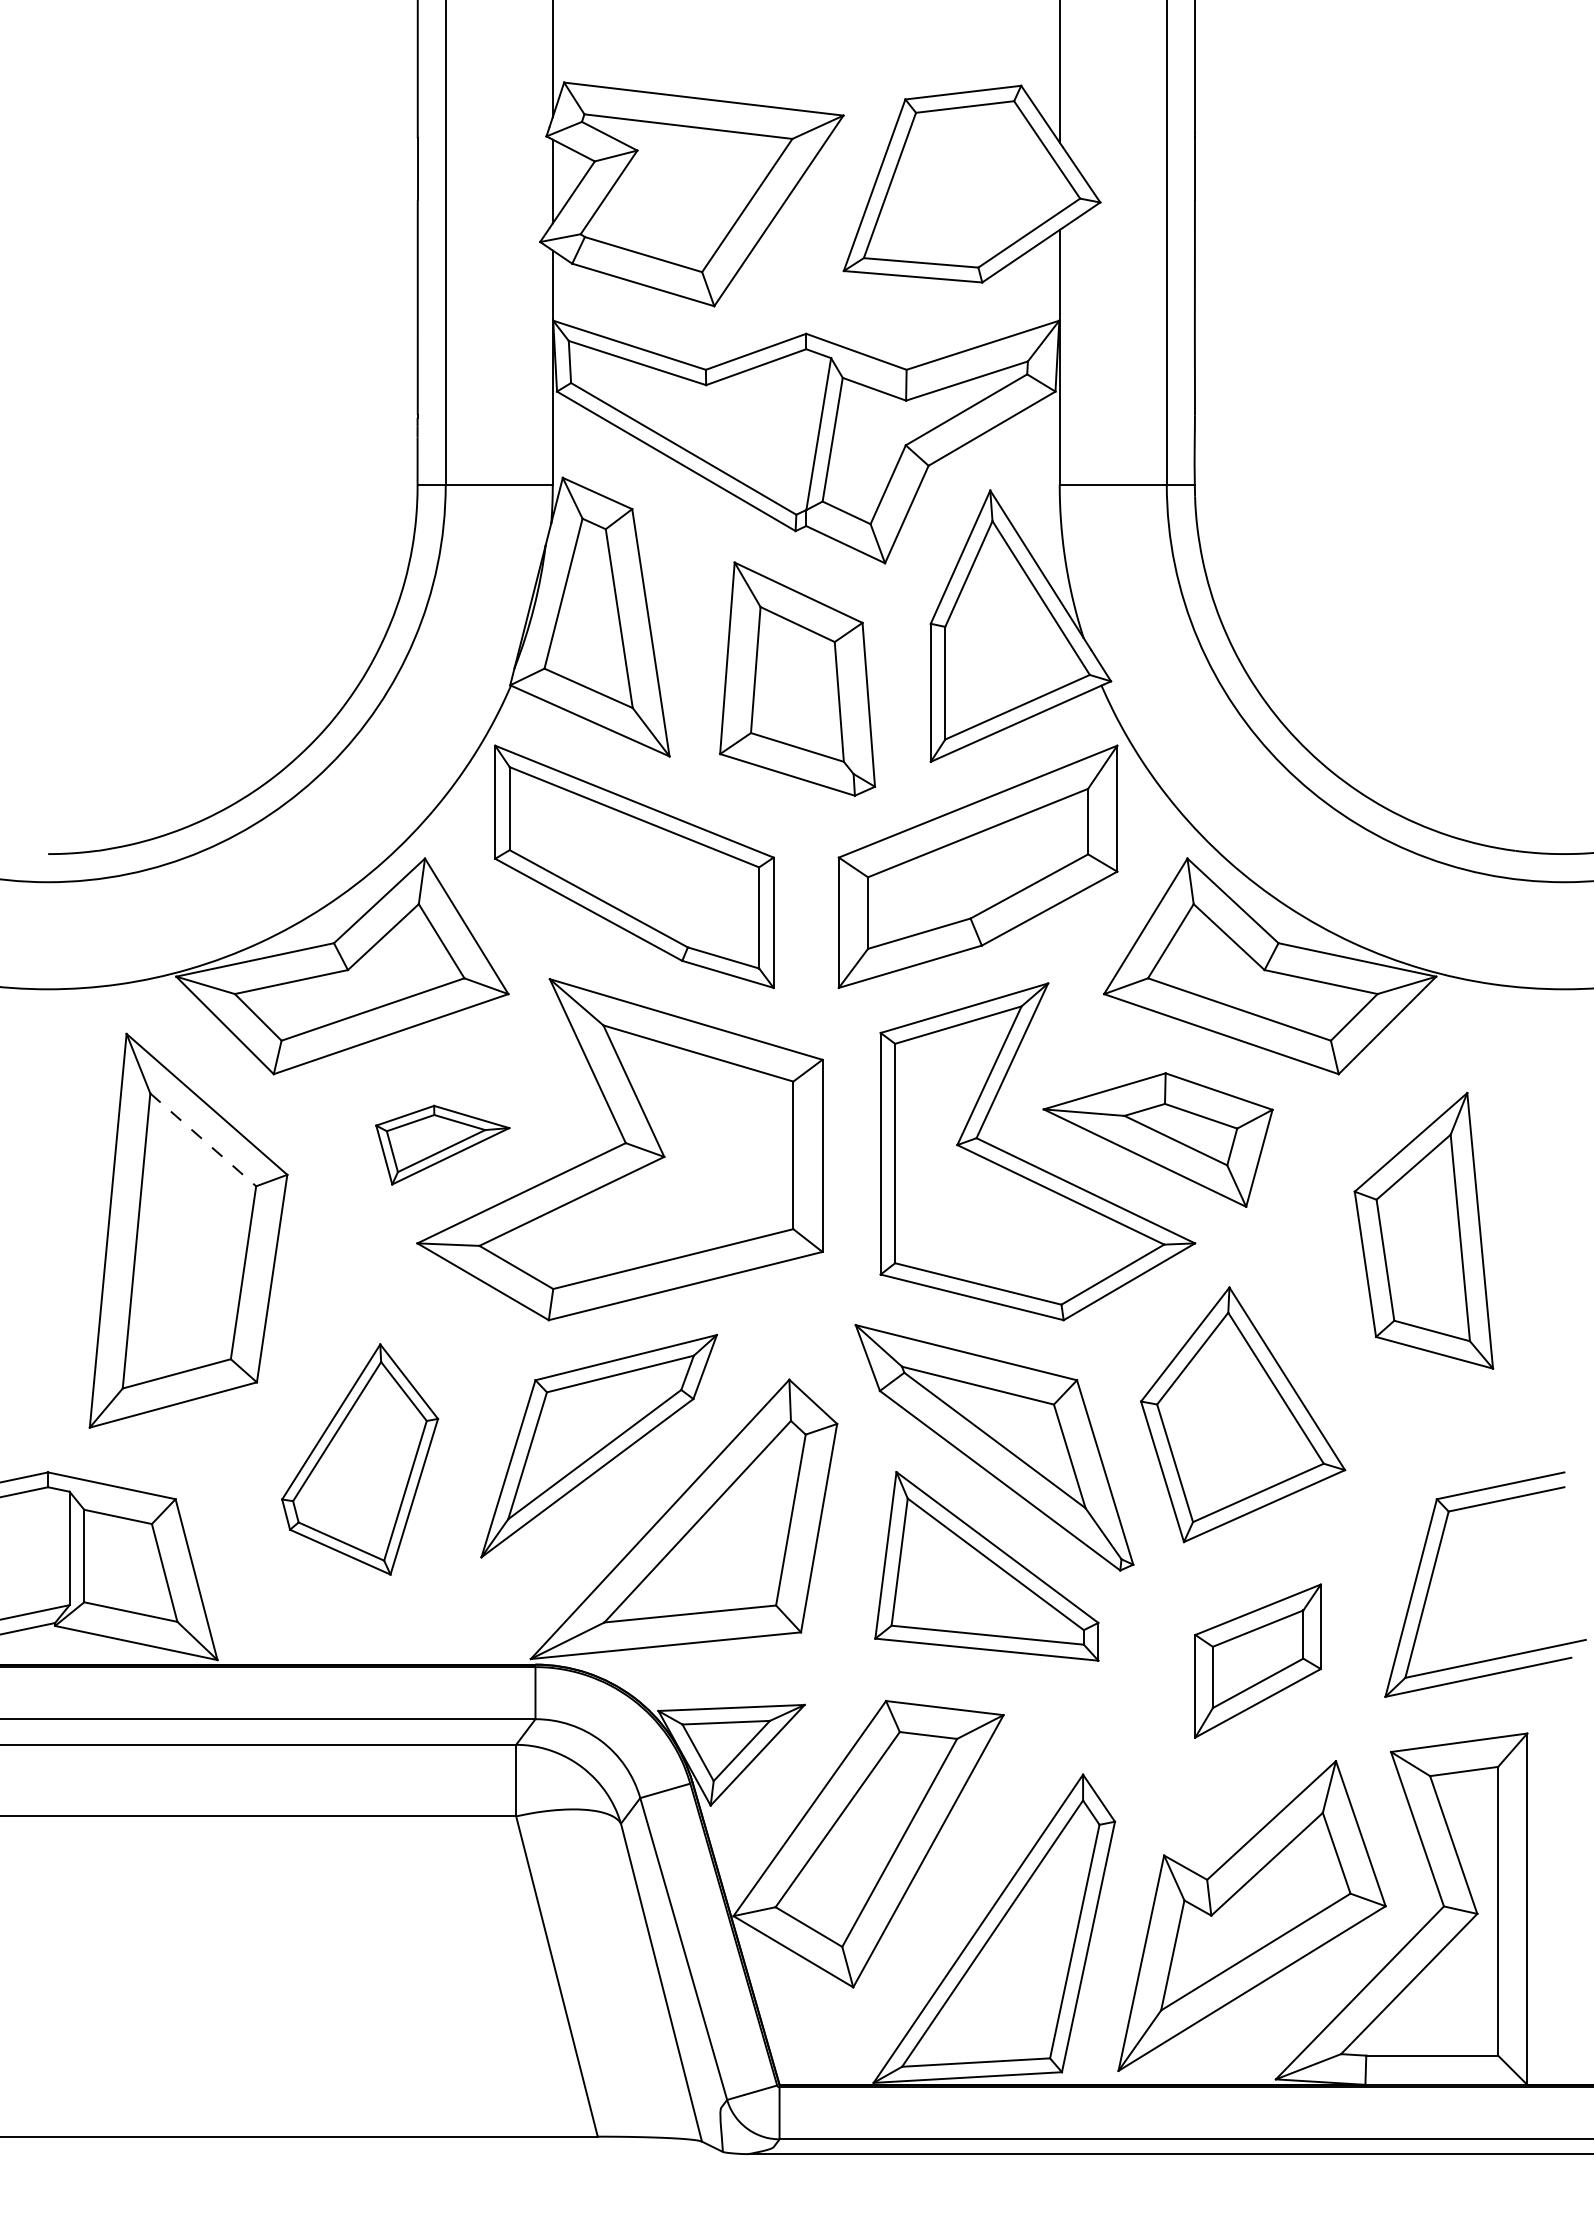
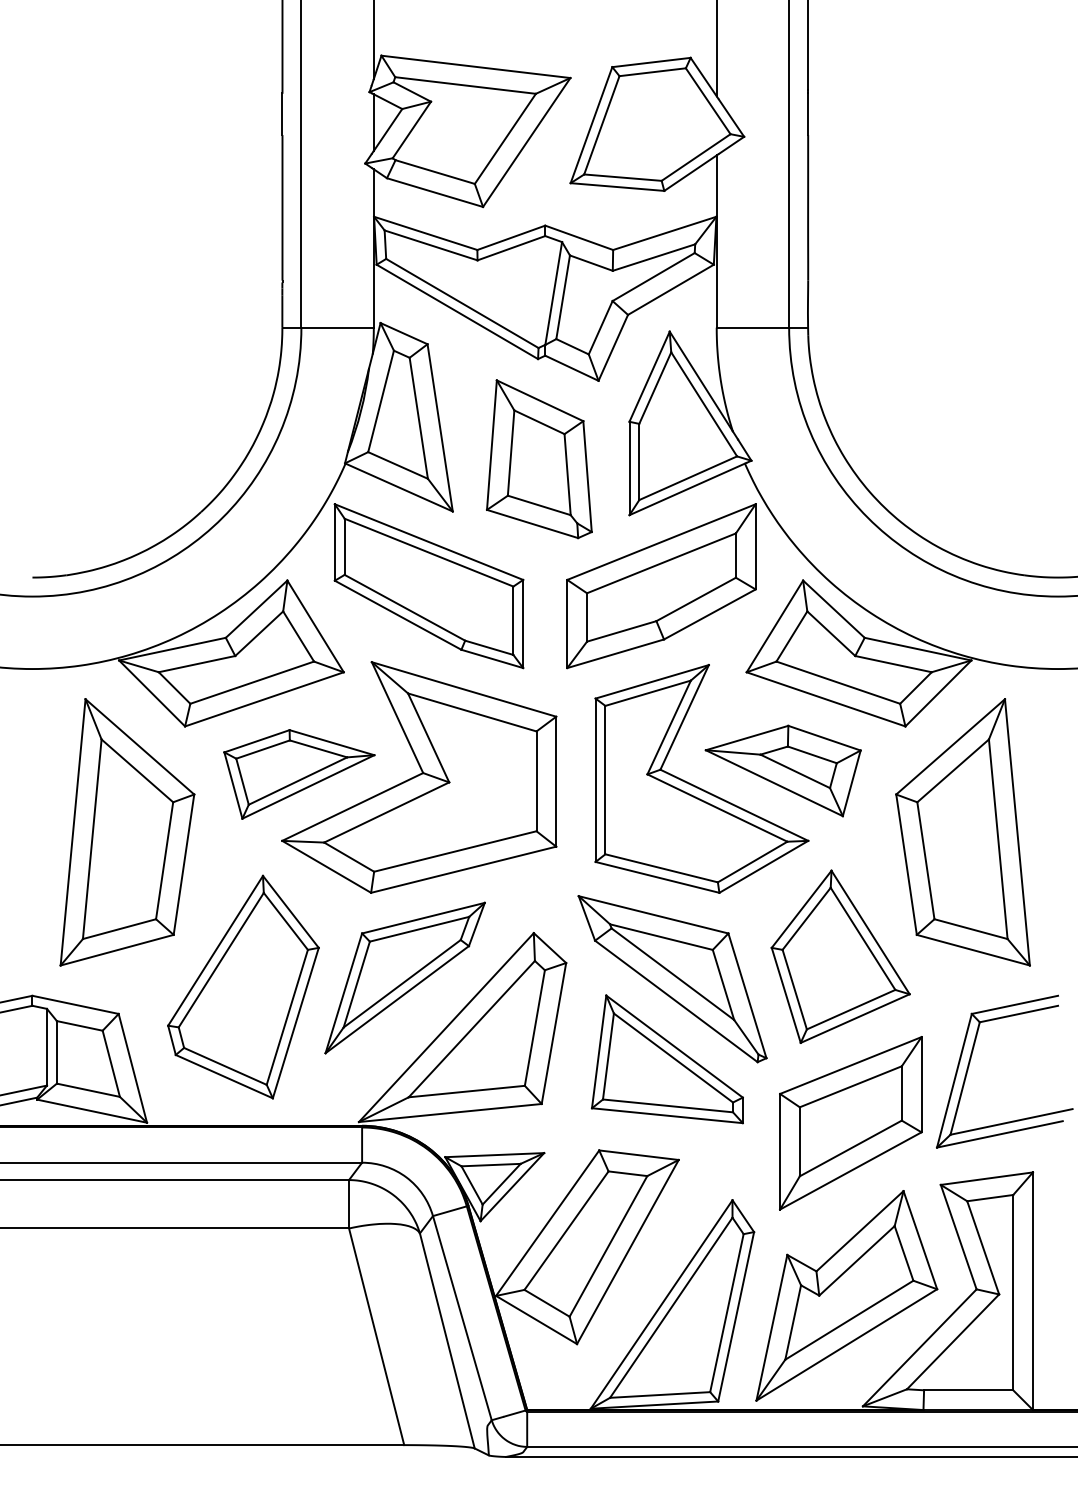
line: (203, 1139) -> (137, 770), dashed -> solid
part: (442, 1145) -> (299, 774), size x1.67
part: (1423, 1230) -> (962, 832), size x1.43
part: (360, 1458) -> (243, 986), size x1.43
part: (1257, 1661) -> (850, 1123), size x1.67

